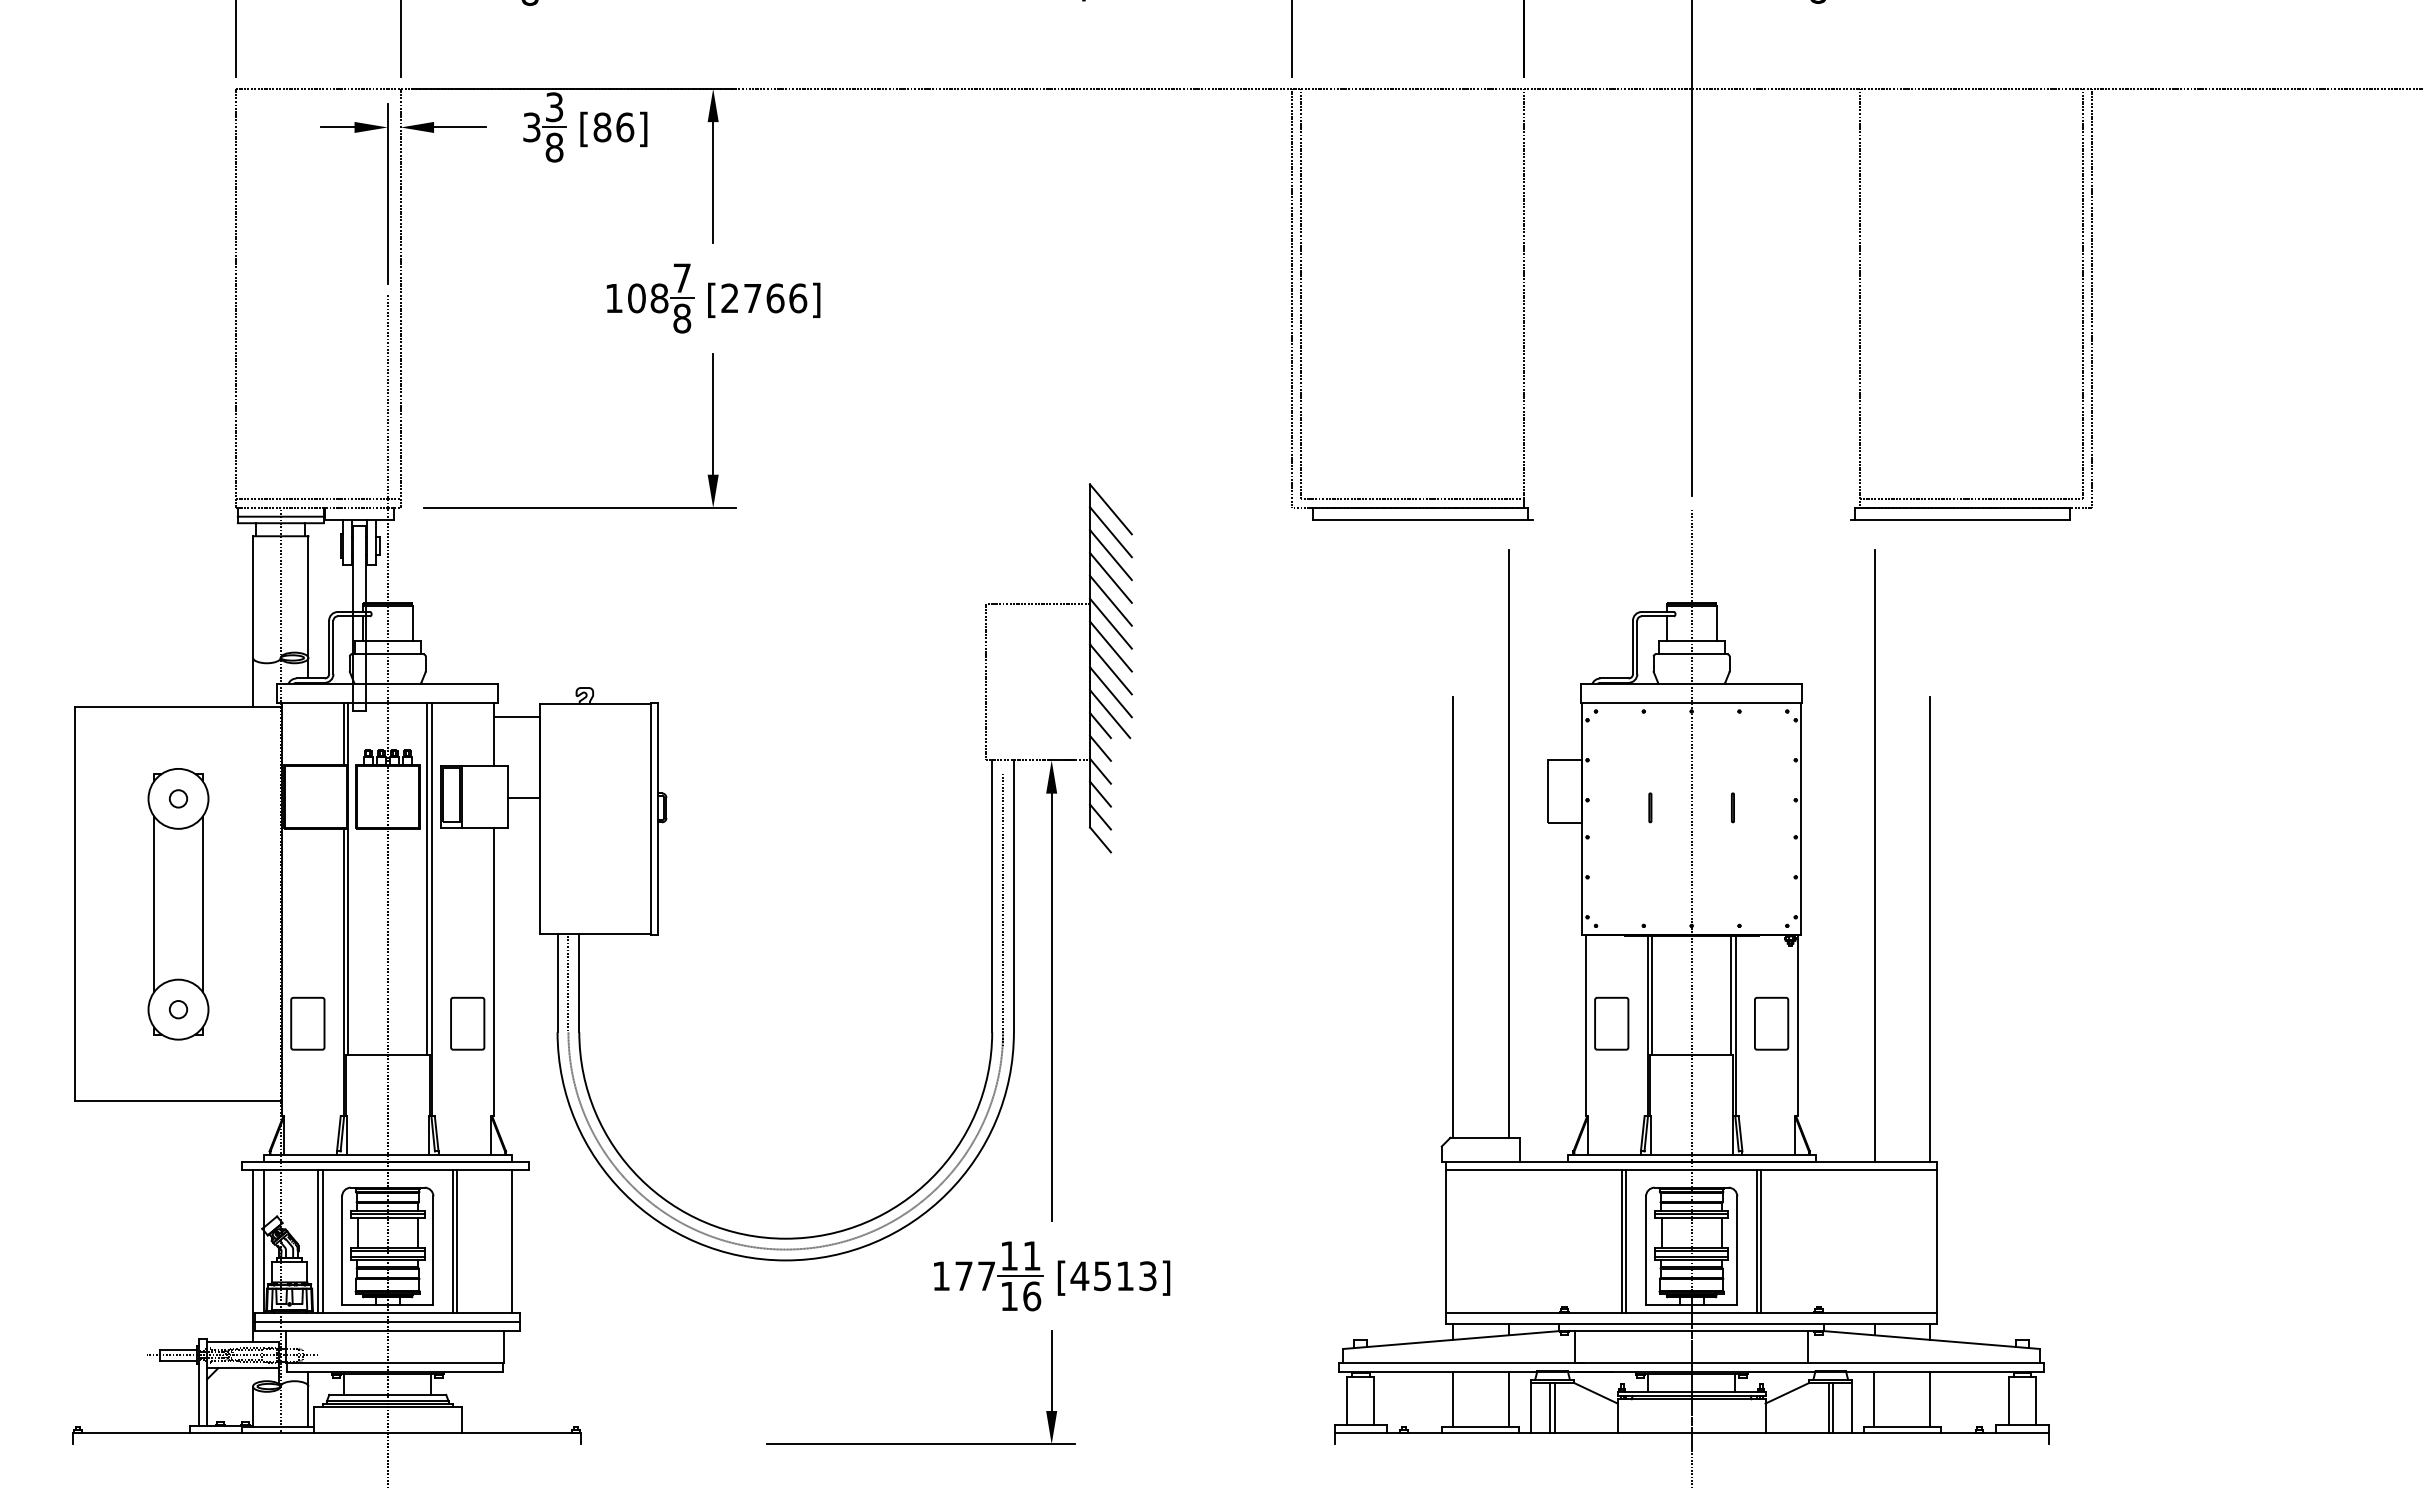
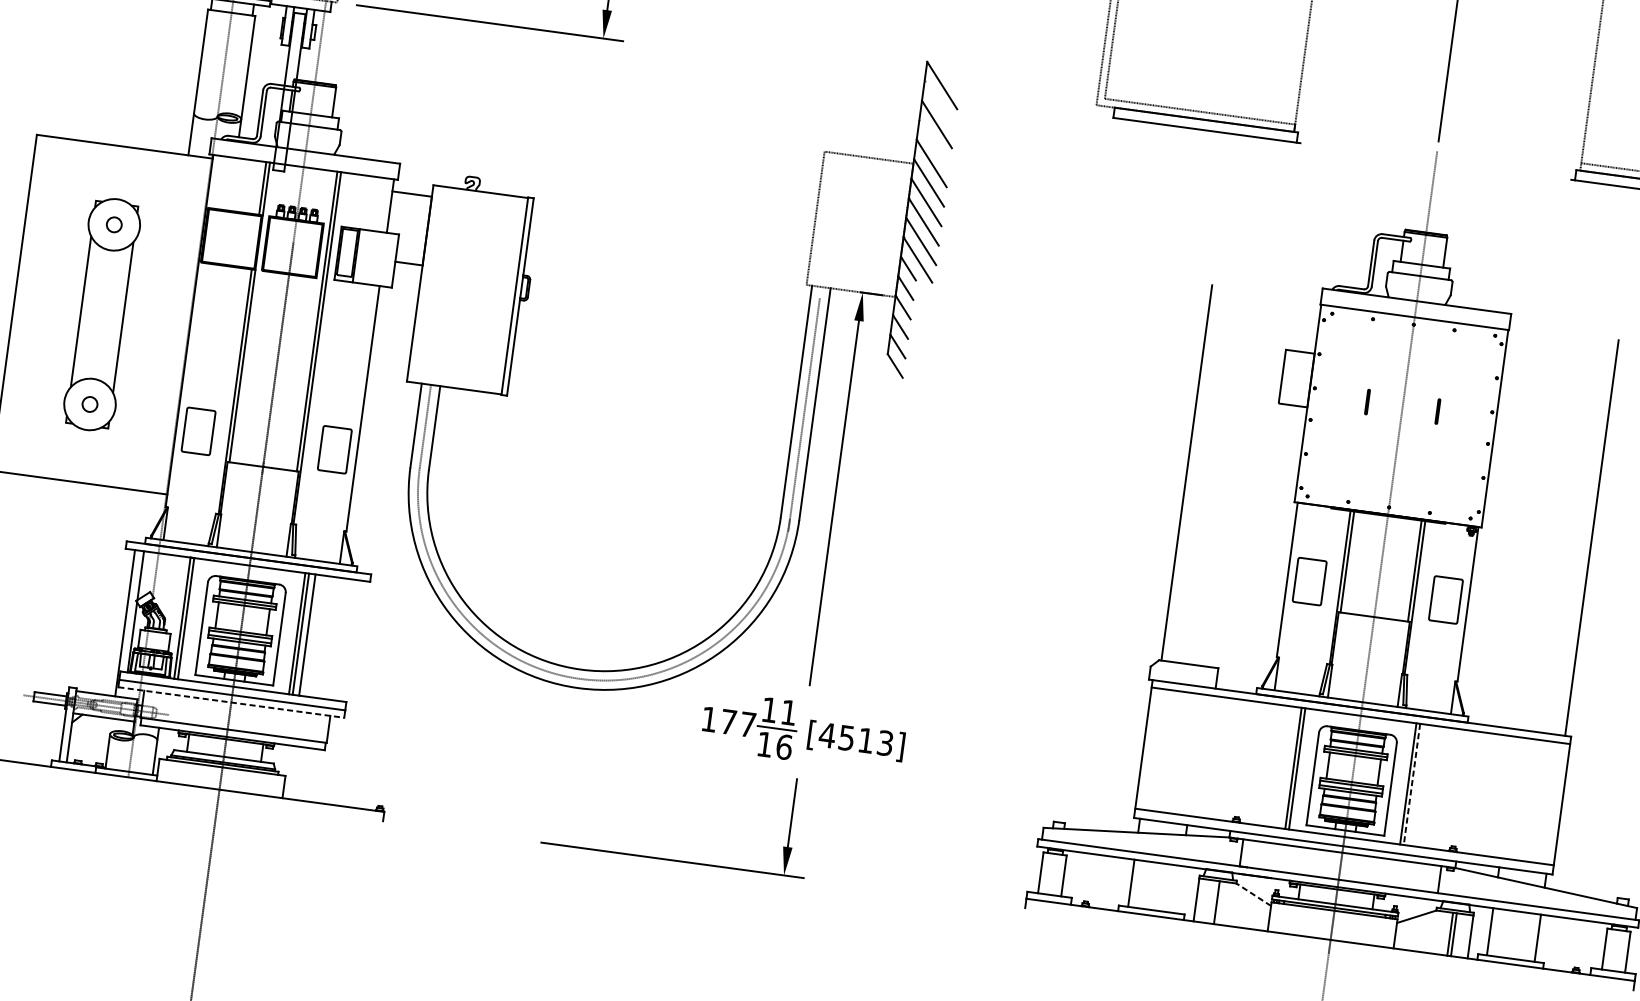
line: (1110, 532) -> (939, 105), removed
line: (1110, 577) -> (934, 143), removed
line: (1508, 843) -> (1242, 416), removed
line: (1874, 855) -> (1553, 468), removed
line: (511, 1241) -> (307, 634), moved
line: (1761, 1242) -> (1412, 785), solid -> dashed
line: (387, 1331) -> (231, 702), solid -> dashed
line: (1595, 1393) -> (1253, 894), solid -> dashed
line: (1509, 1398) -> (1179, 889), removed
line: (1550, 1408) -> (1213, 902), removed

